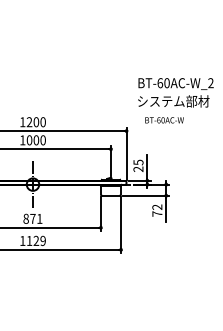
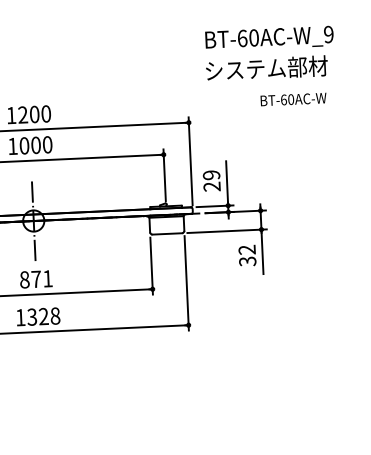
text: (210, 83) -> (328, 35), BT-60AC-W_2 -> BT-60AC-W_9
text: (164, 120) -> (293, 99), moved
text: (138, 162) -> (211, 175), 25 -> 29
text: (157, 213) -> (247, 260), 72 -> 32
text: (35, 240) -> (42, 315), 1129 -> 1328

